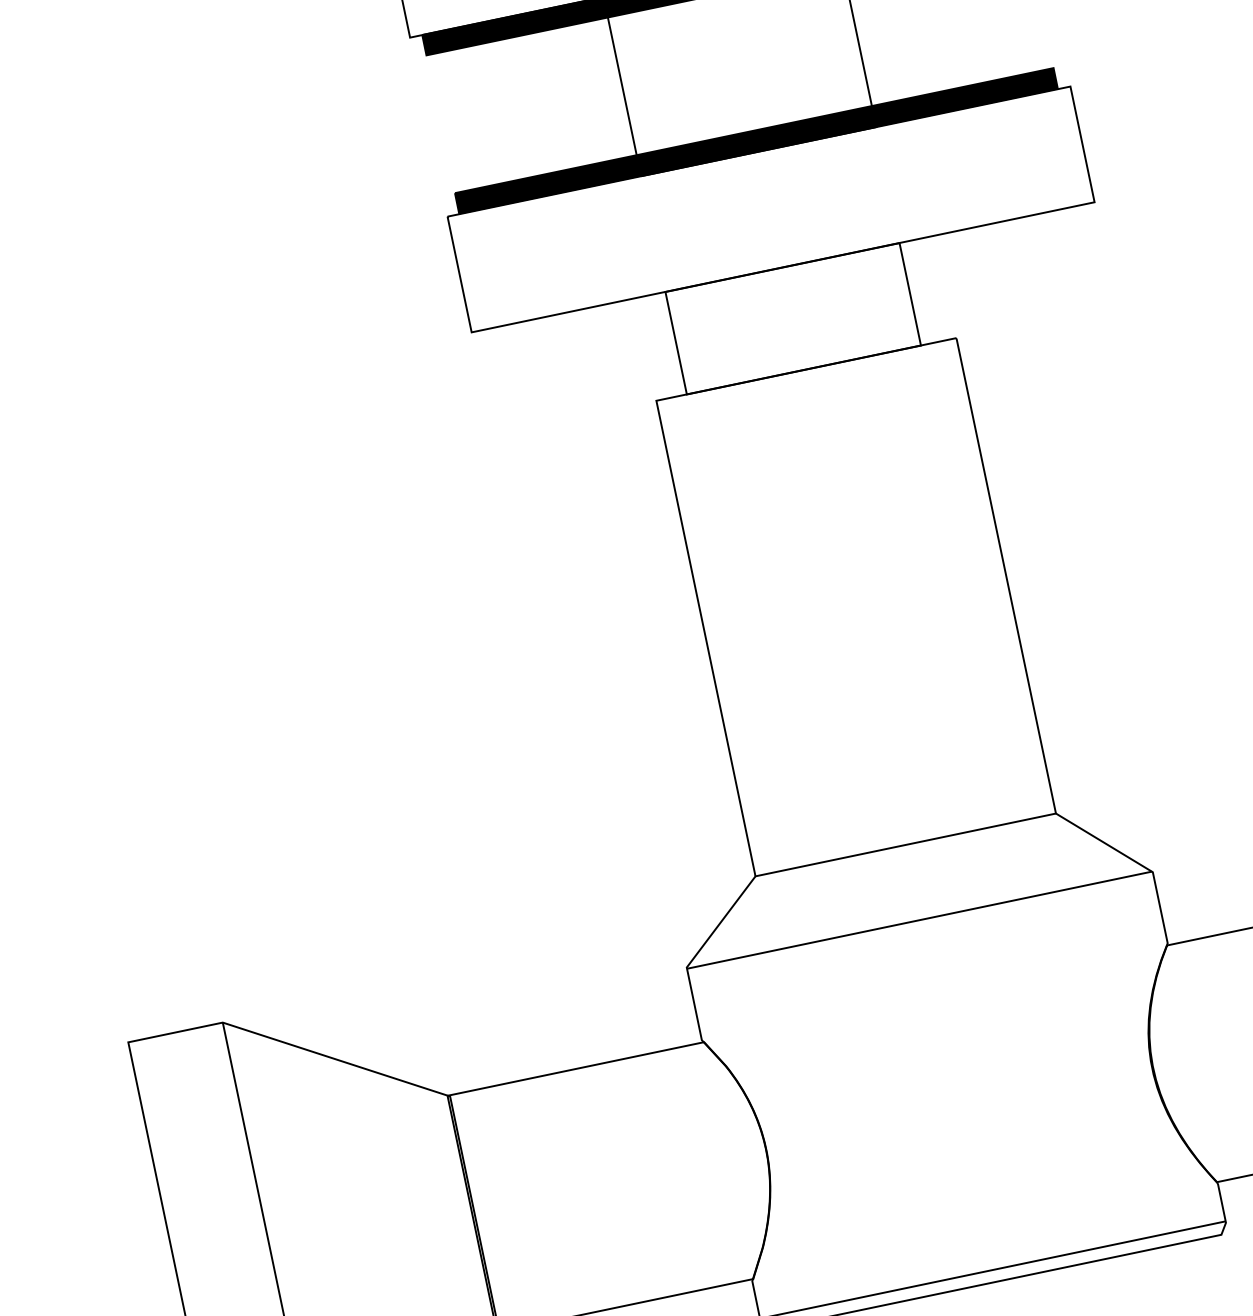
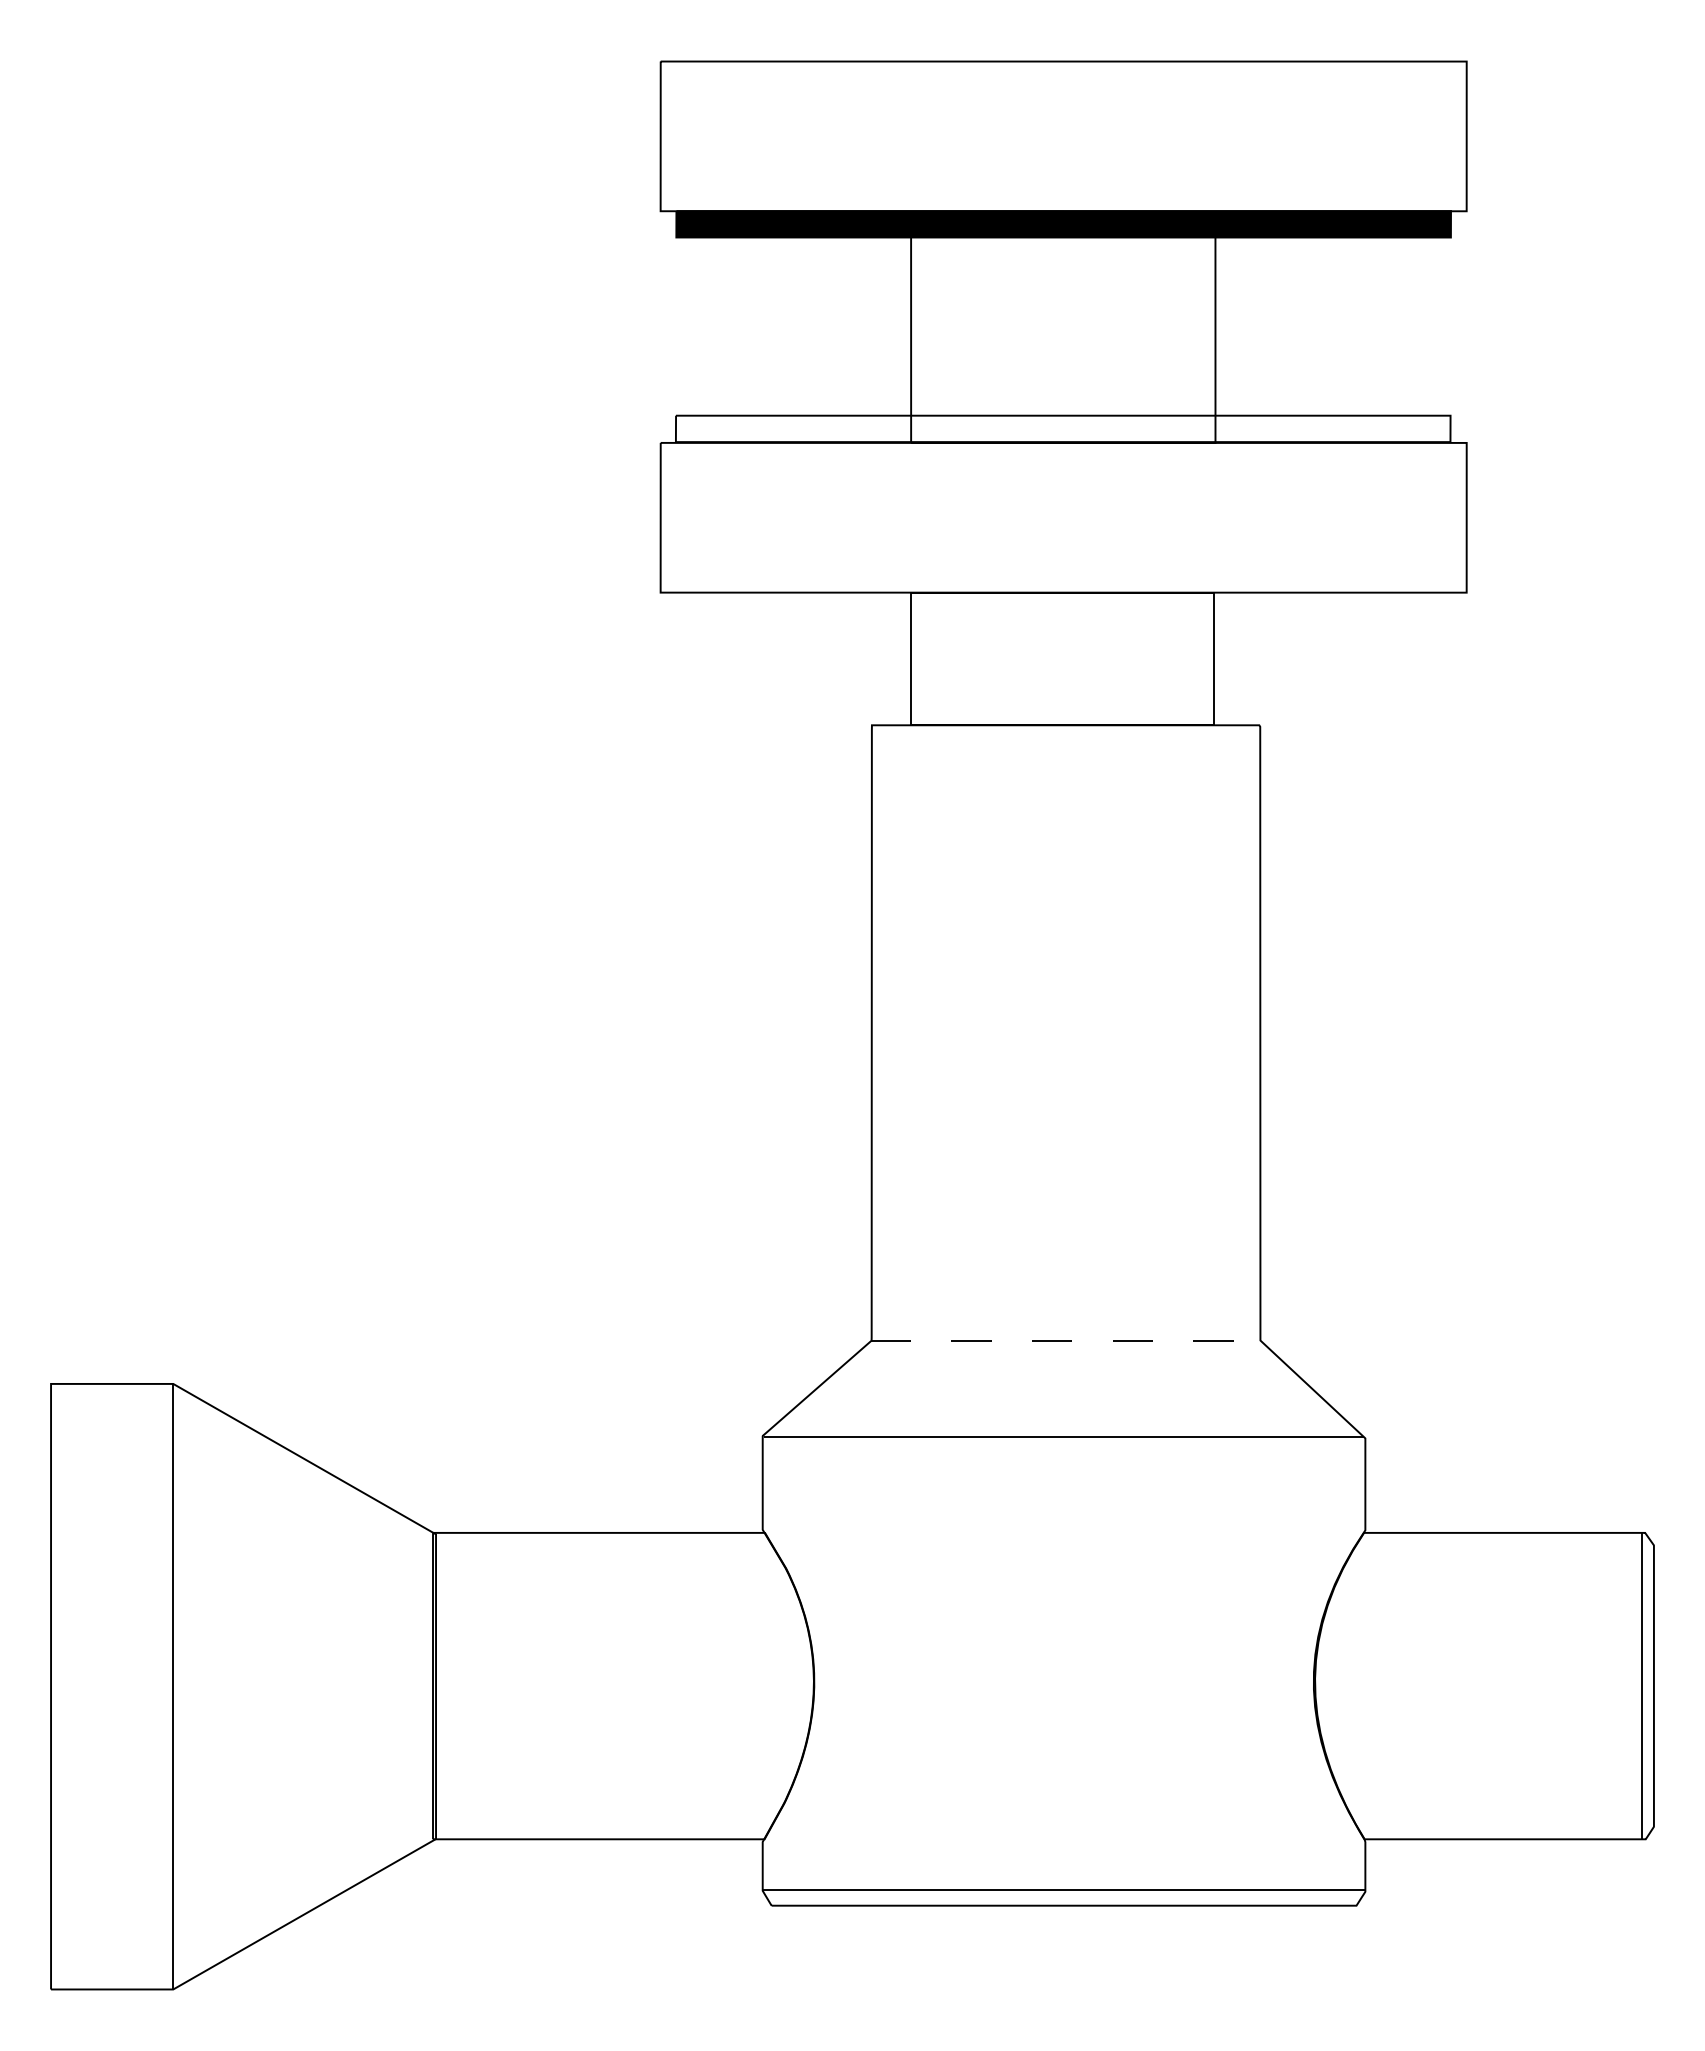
fill: (755, 140) -> (1062, 428), removed
line: (906, 844) -> (1066, 1340), solid -> dashed

